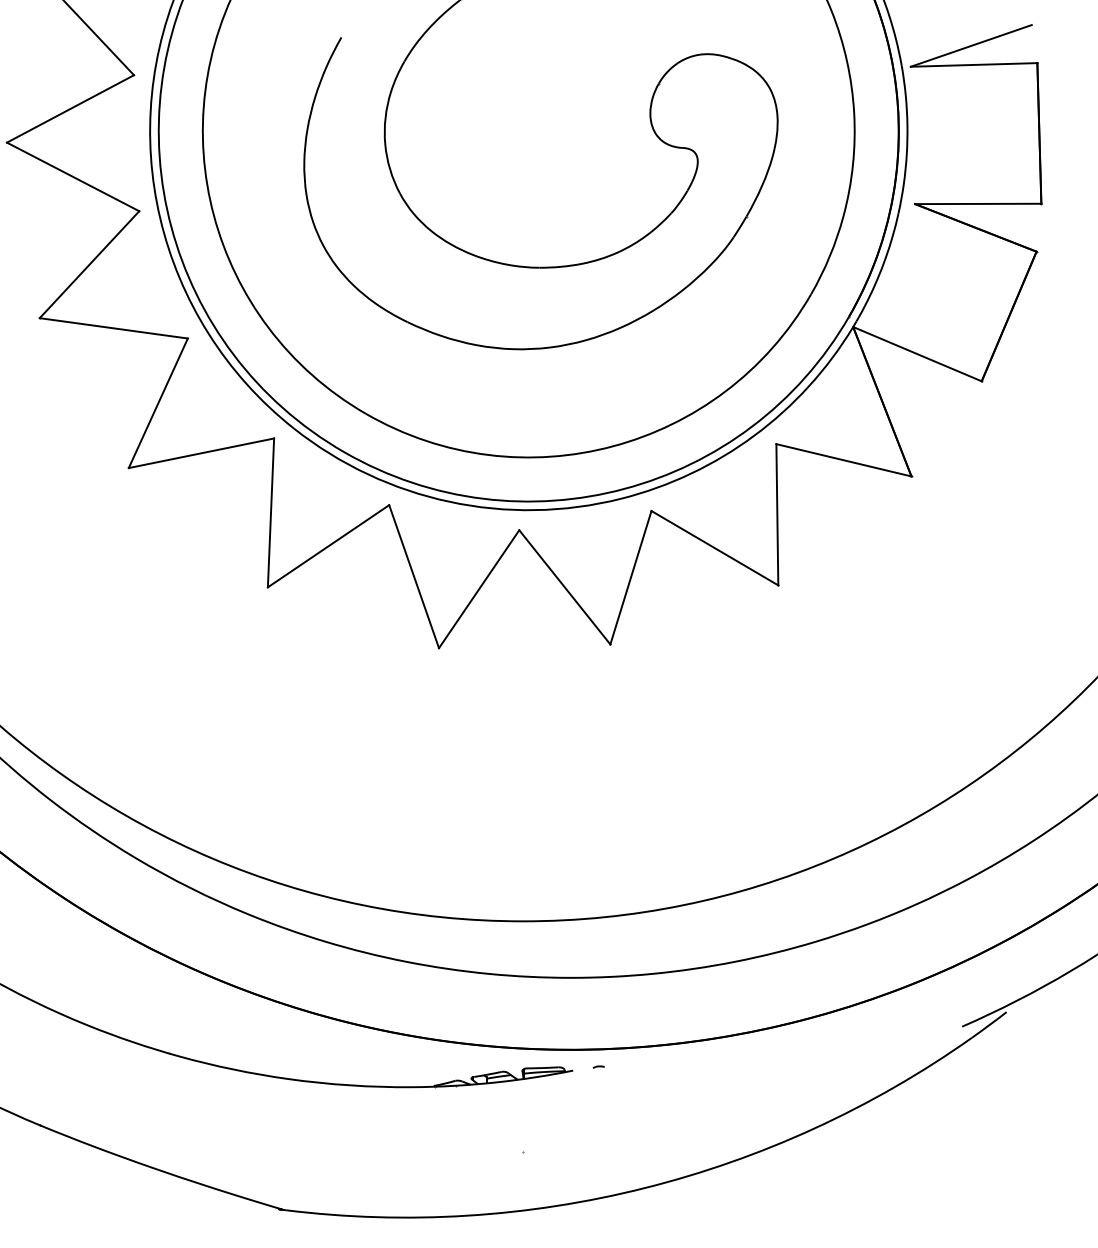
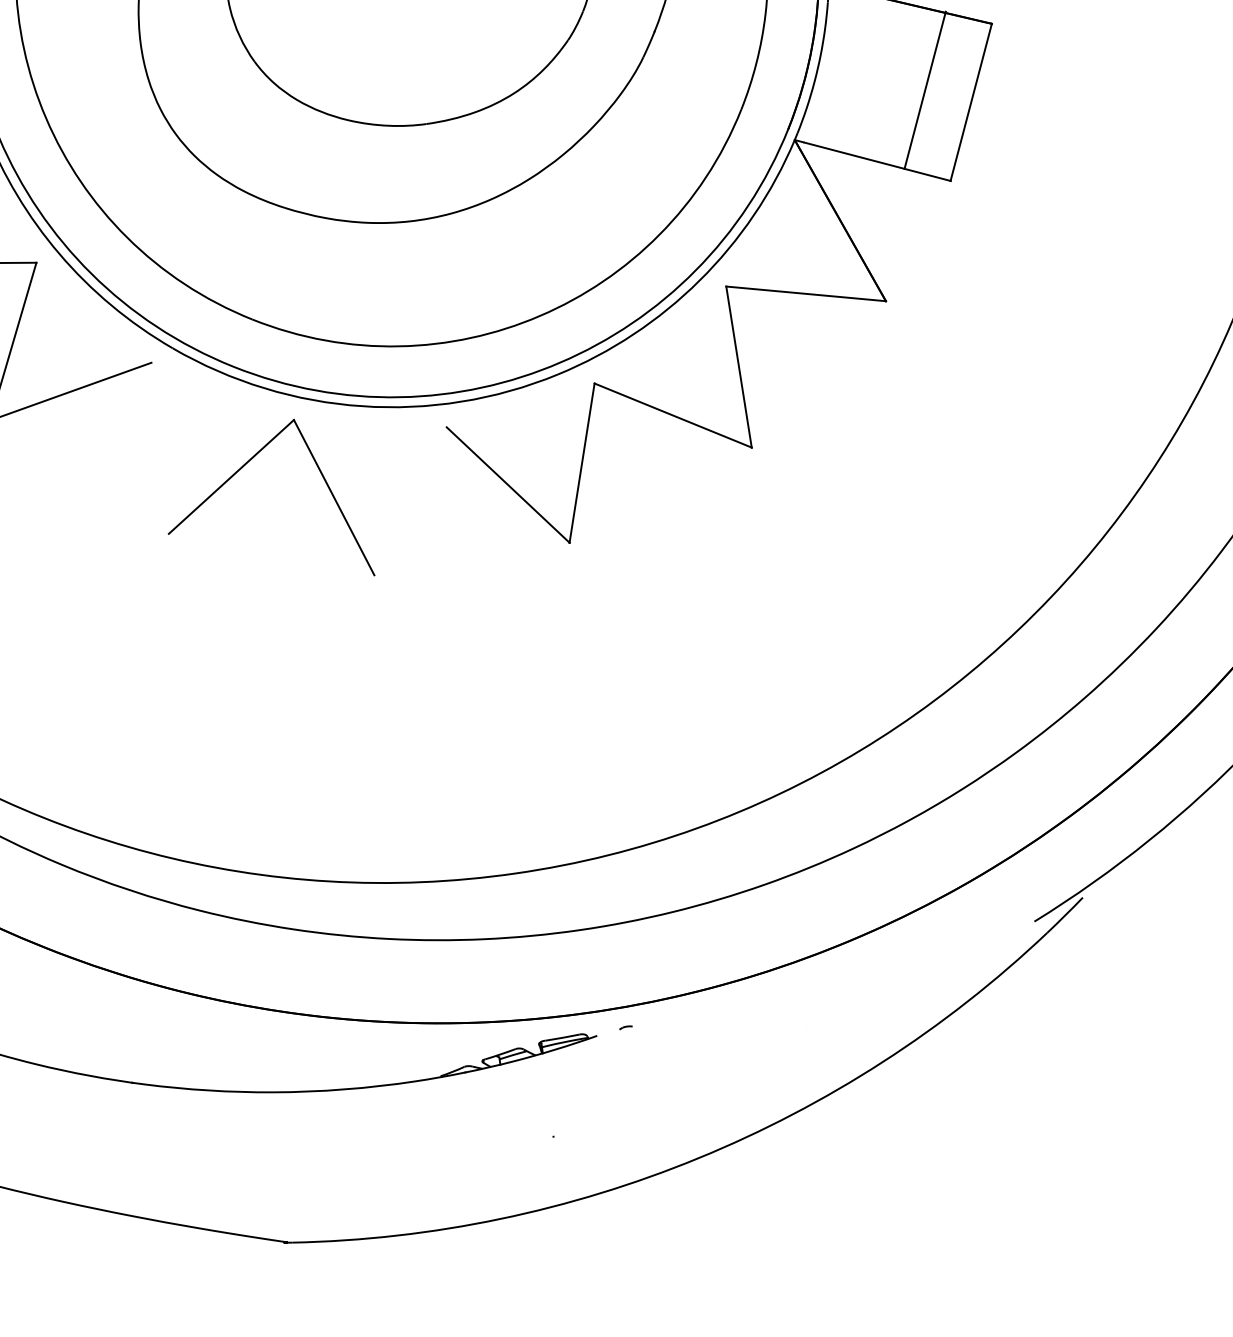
line: (1008, 316) -> (924, 90), moved
line: (270, 512) -> (159, 447), removed
line: (479, 589) -> (411, 501), removed

